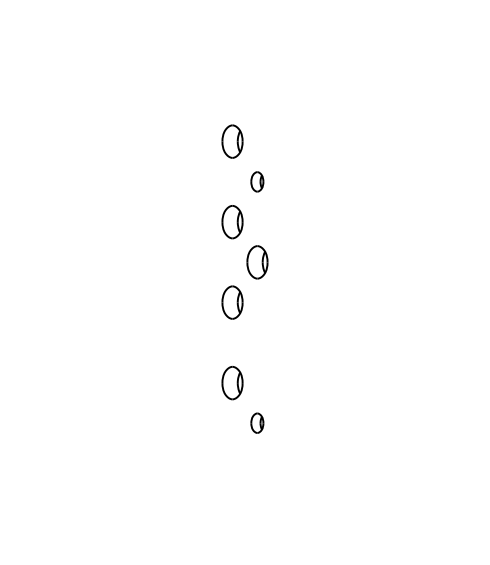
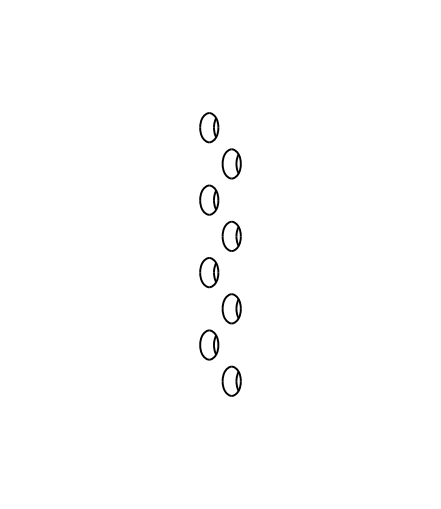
part: (257, 181) -> (231, 163), size x1.67
part: (257, 342) -> (231, 308), added
part: (257, 422) -> (231, 380), size x1.67

